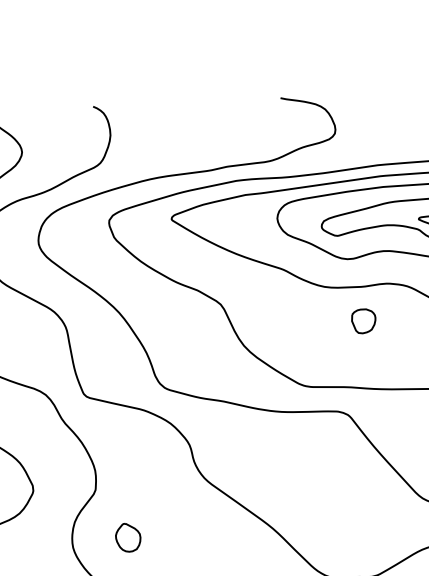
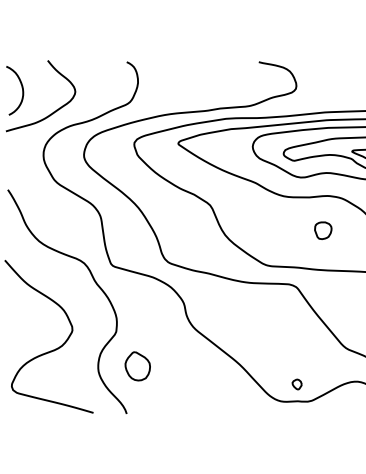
part: (364, 320) -> (323, 230), moved
part: (127, 537) -> (137, 366), size x1.43
part: (354, 553) -> (296, 384), added

